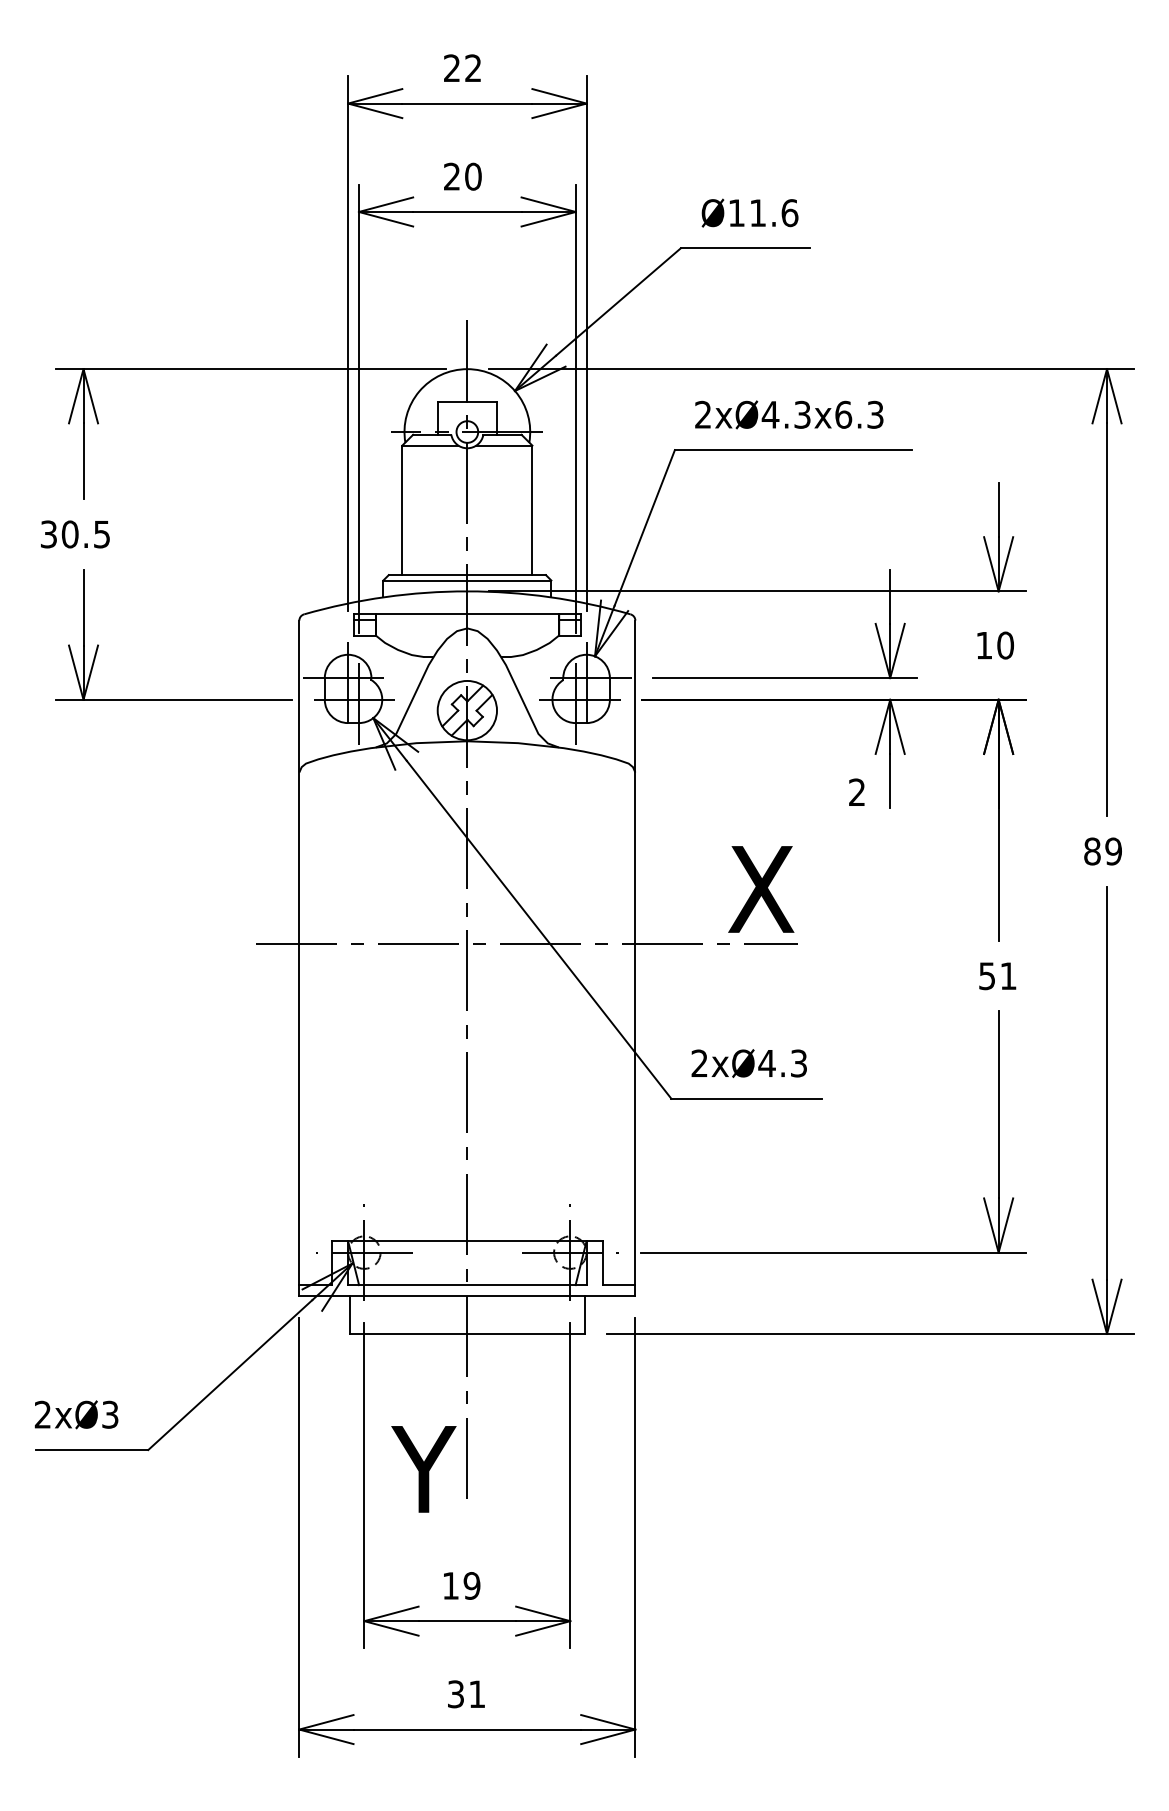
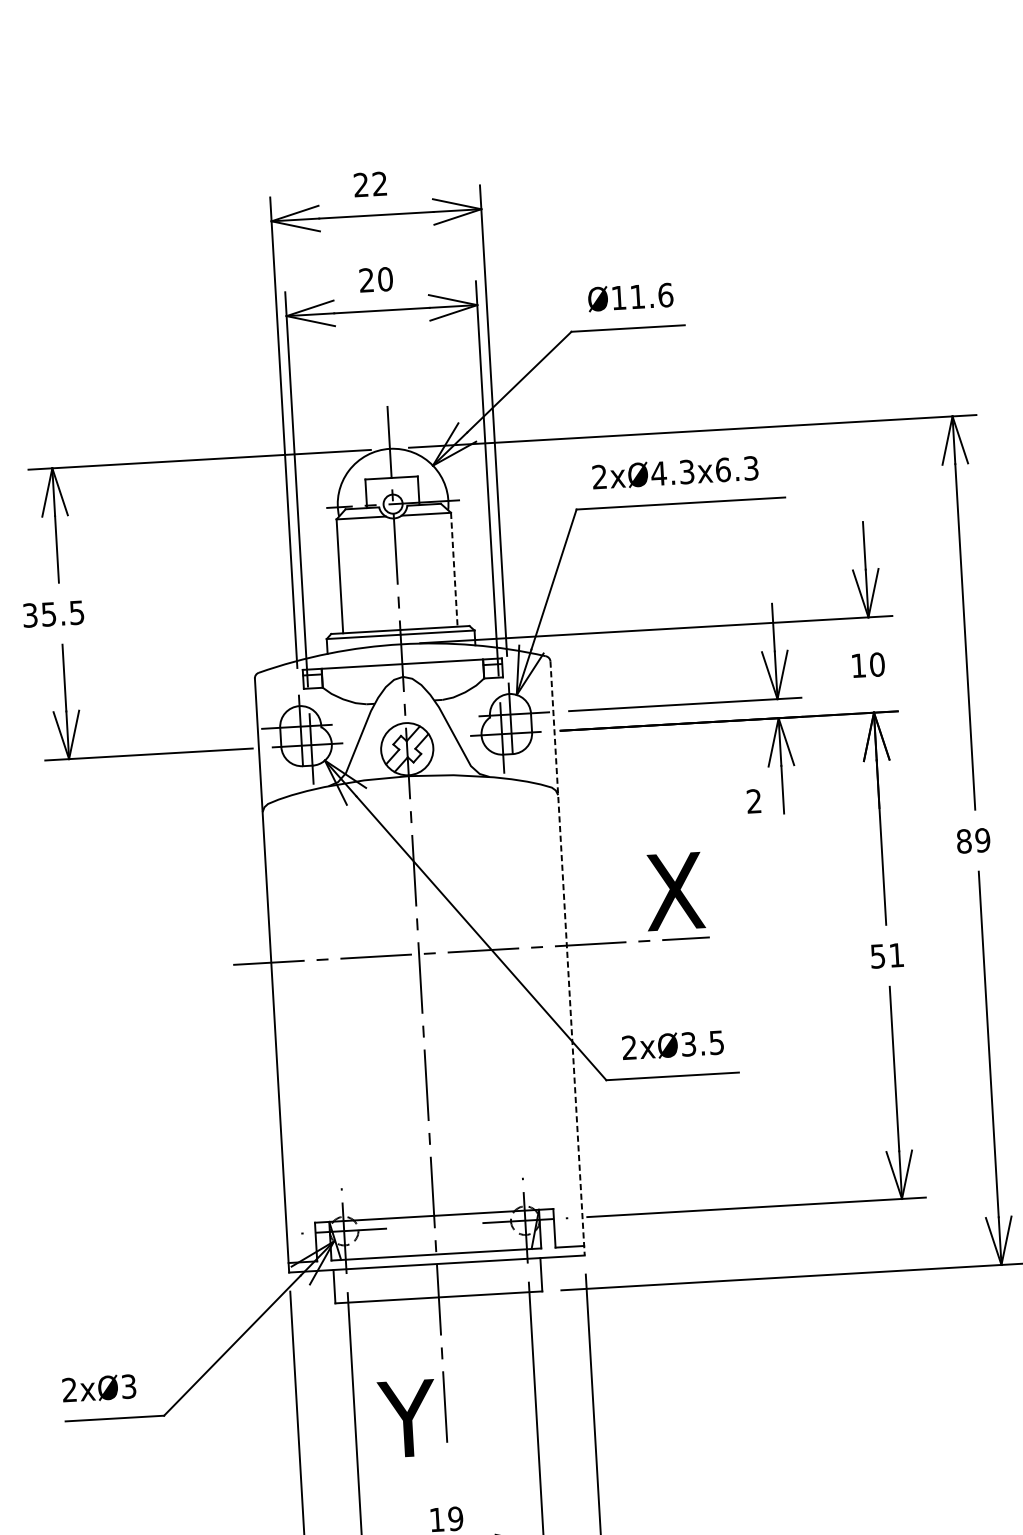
line: (532, 510) -> (454, 569), solid -> dashed
text: (69, 534) -> (48, 614), 30.5 -> 35.5
line: (635, 958) -> (567, 958), solid -> dashed
text: (782, 1063) -> (702, 1043), 2xØ4.3 -> 2xØ3.5

